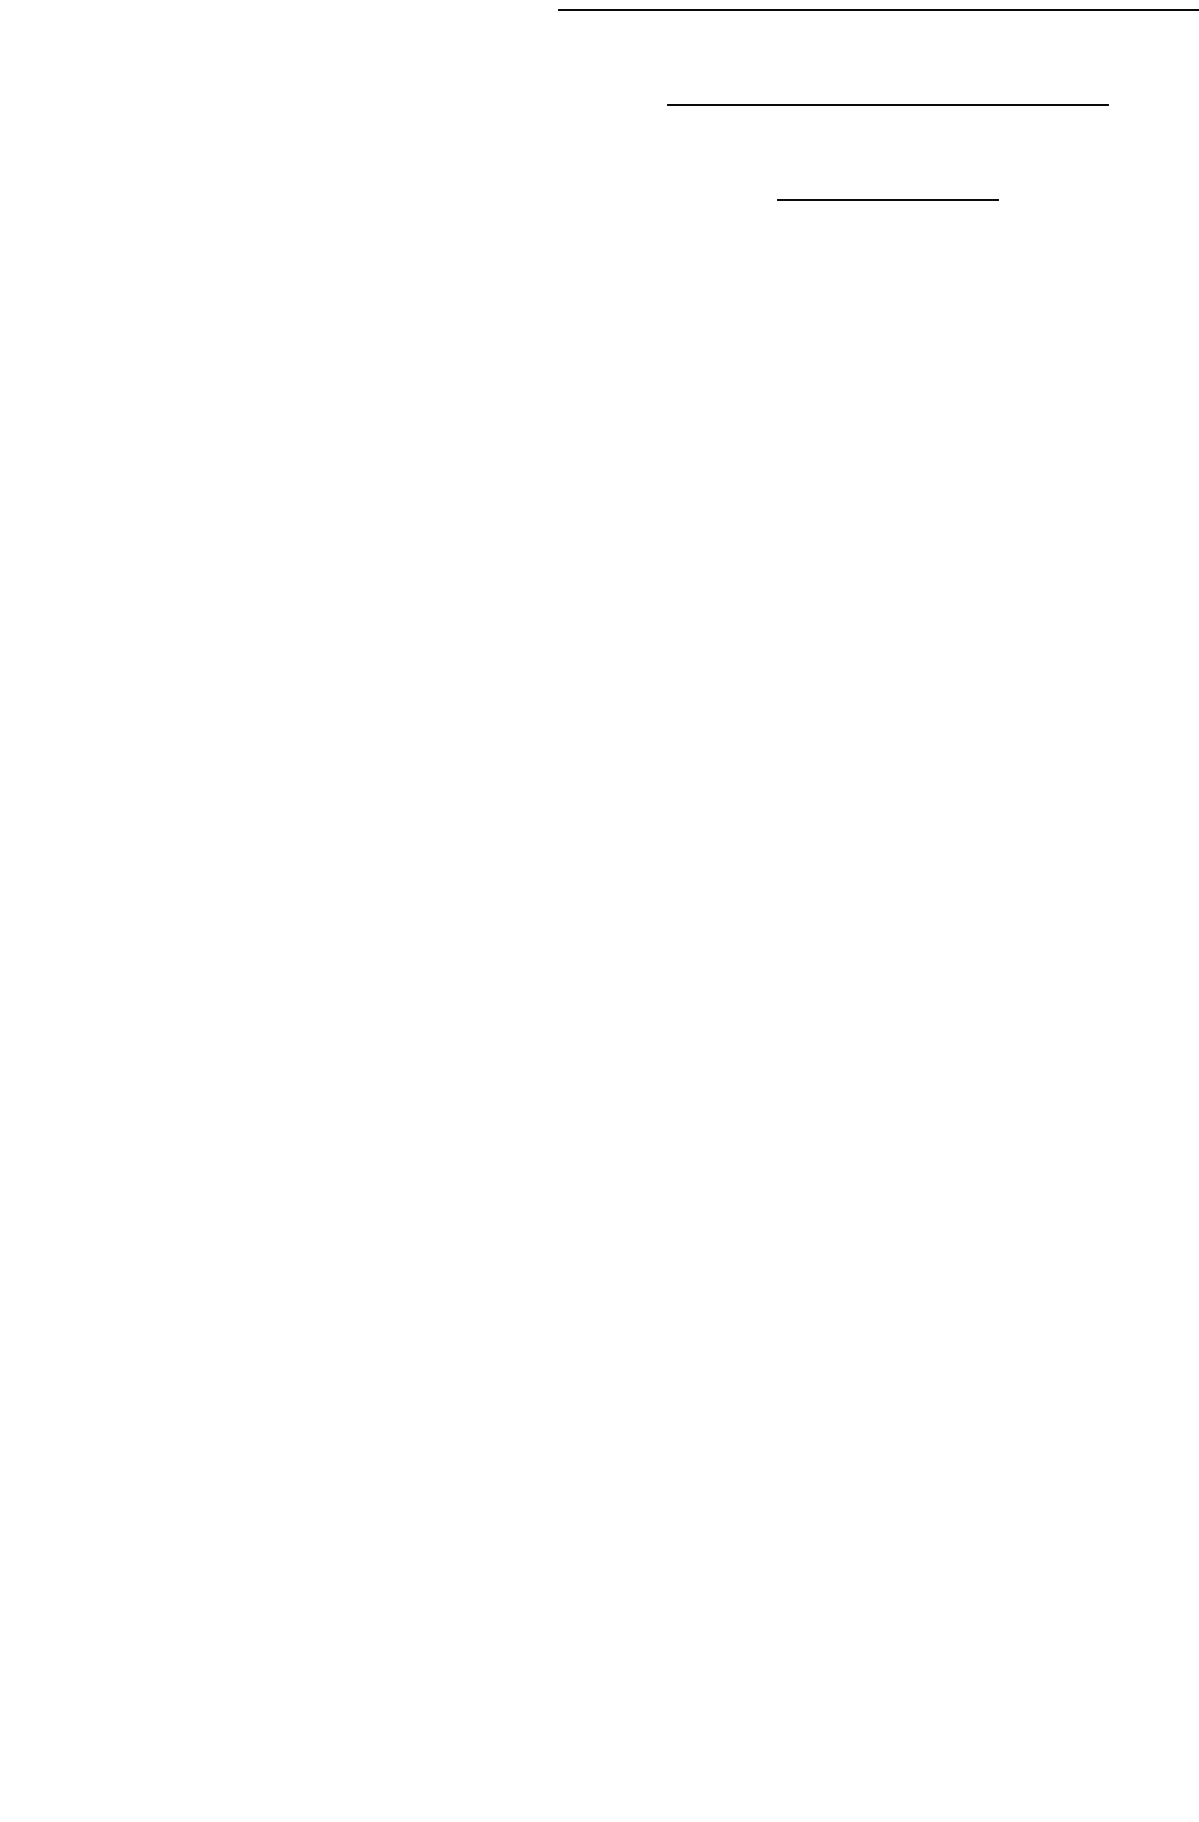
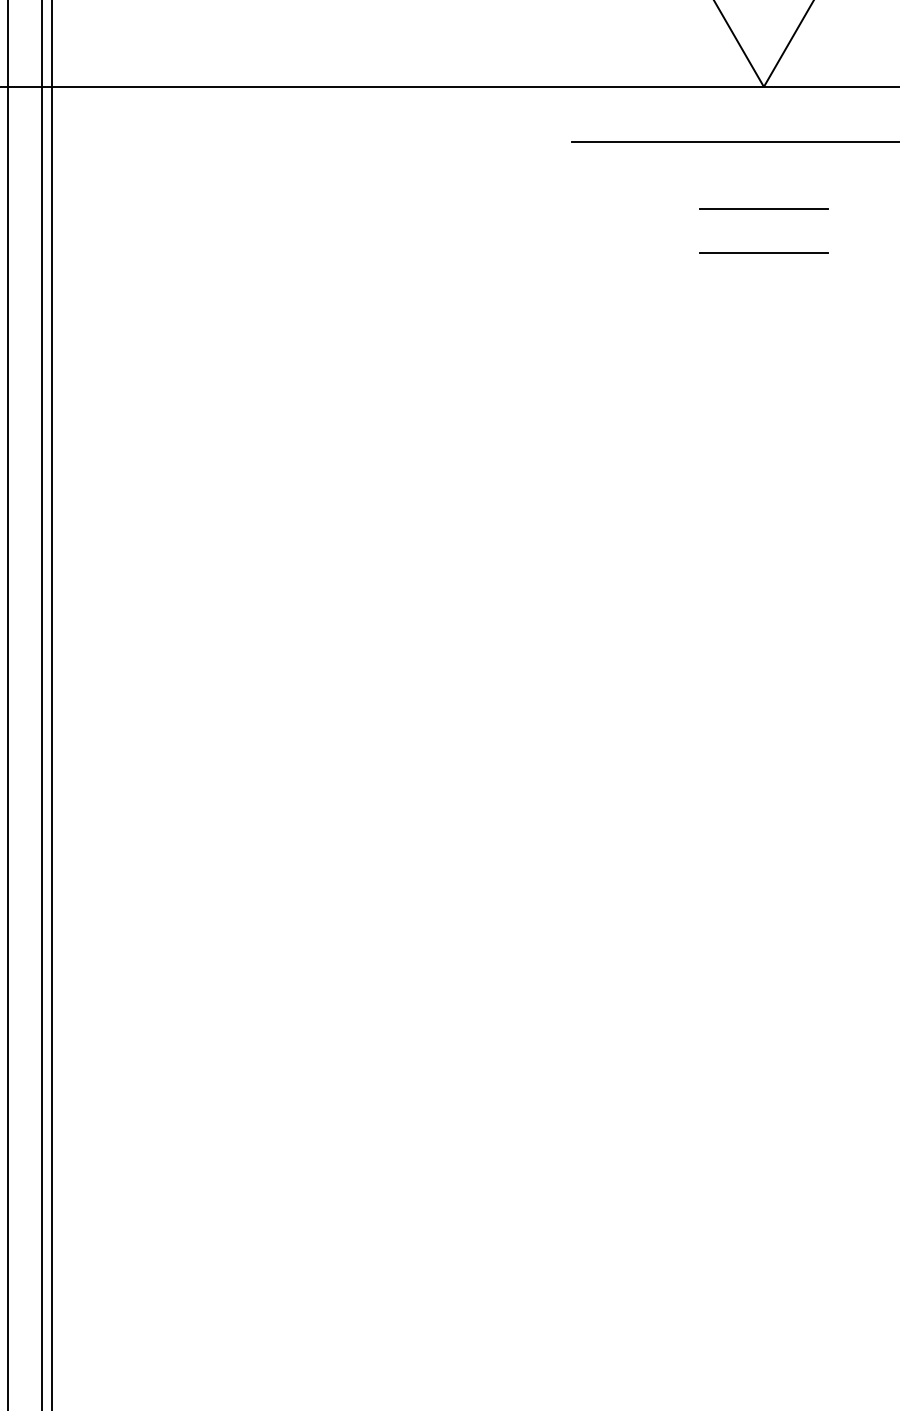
line: (887, 104) -> (763, 197), removed
line: (887, 123) -> (763, 208), added

